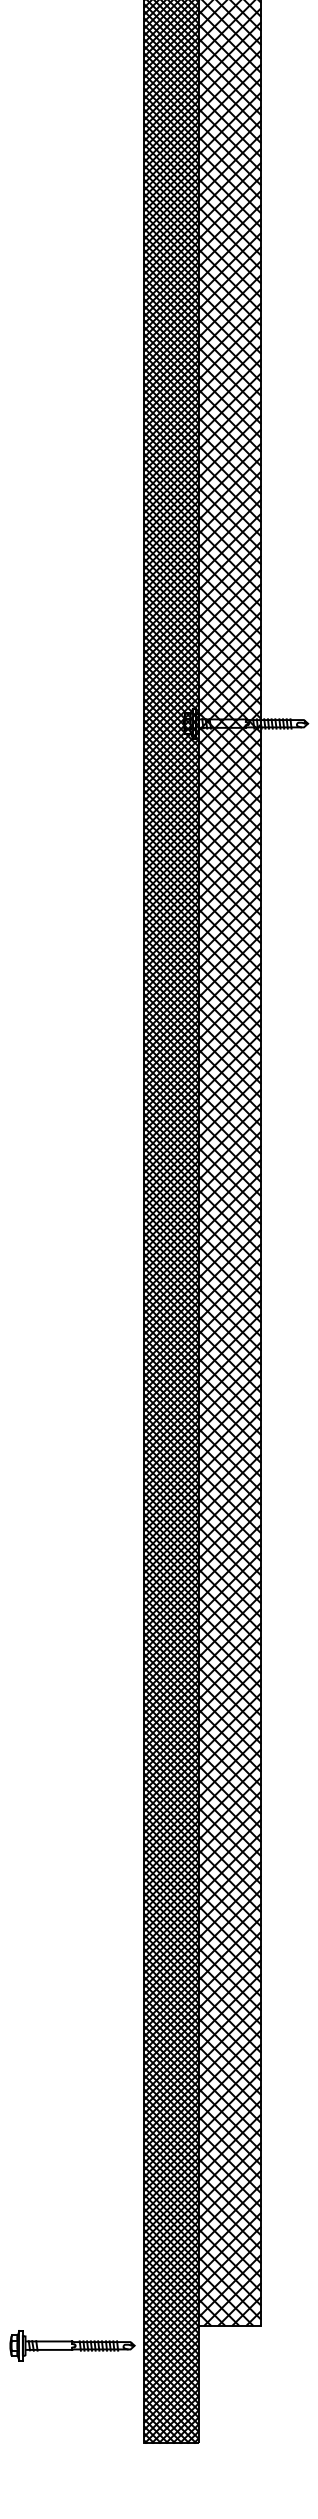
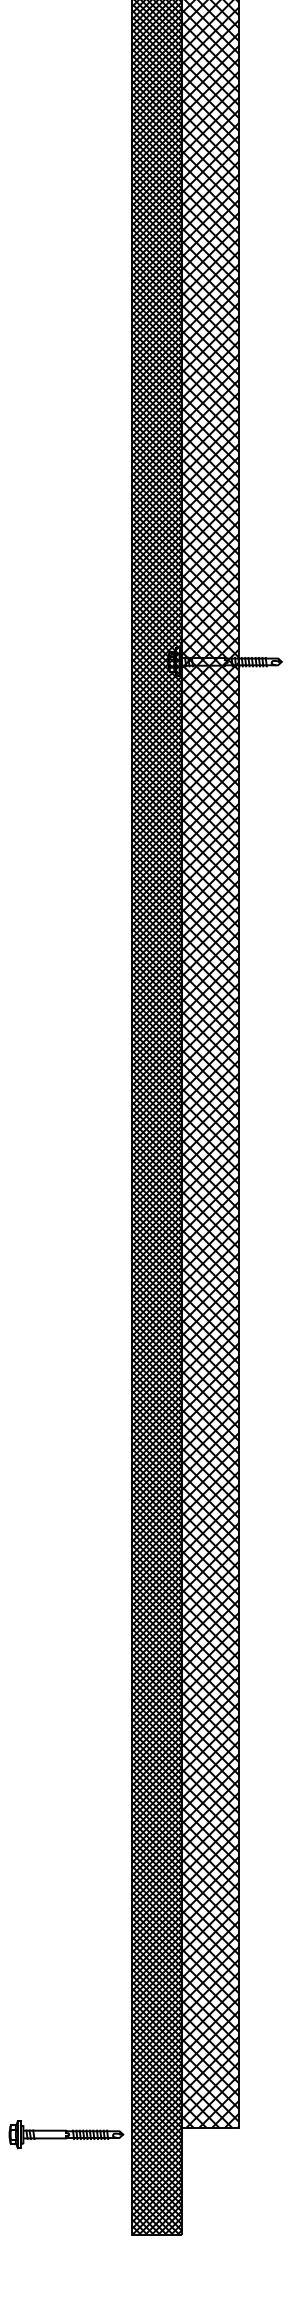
part: (72, 2345) -> (66, 2134), moved

